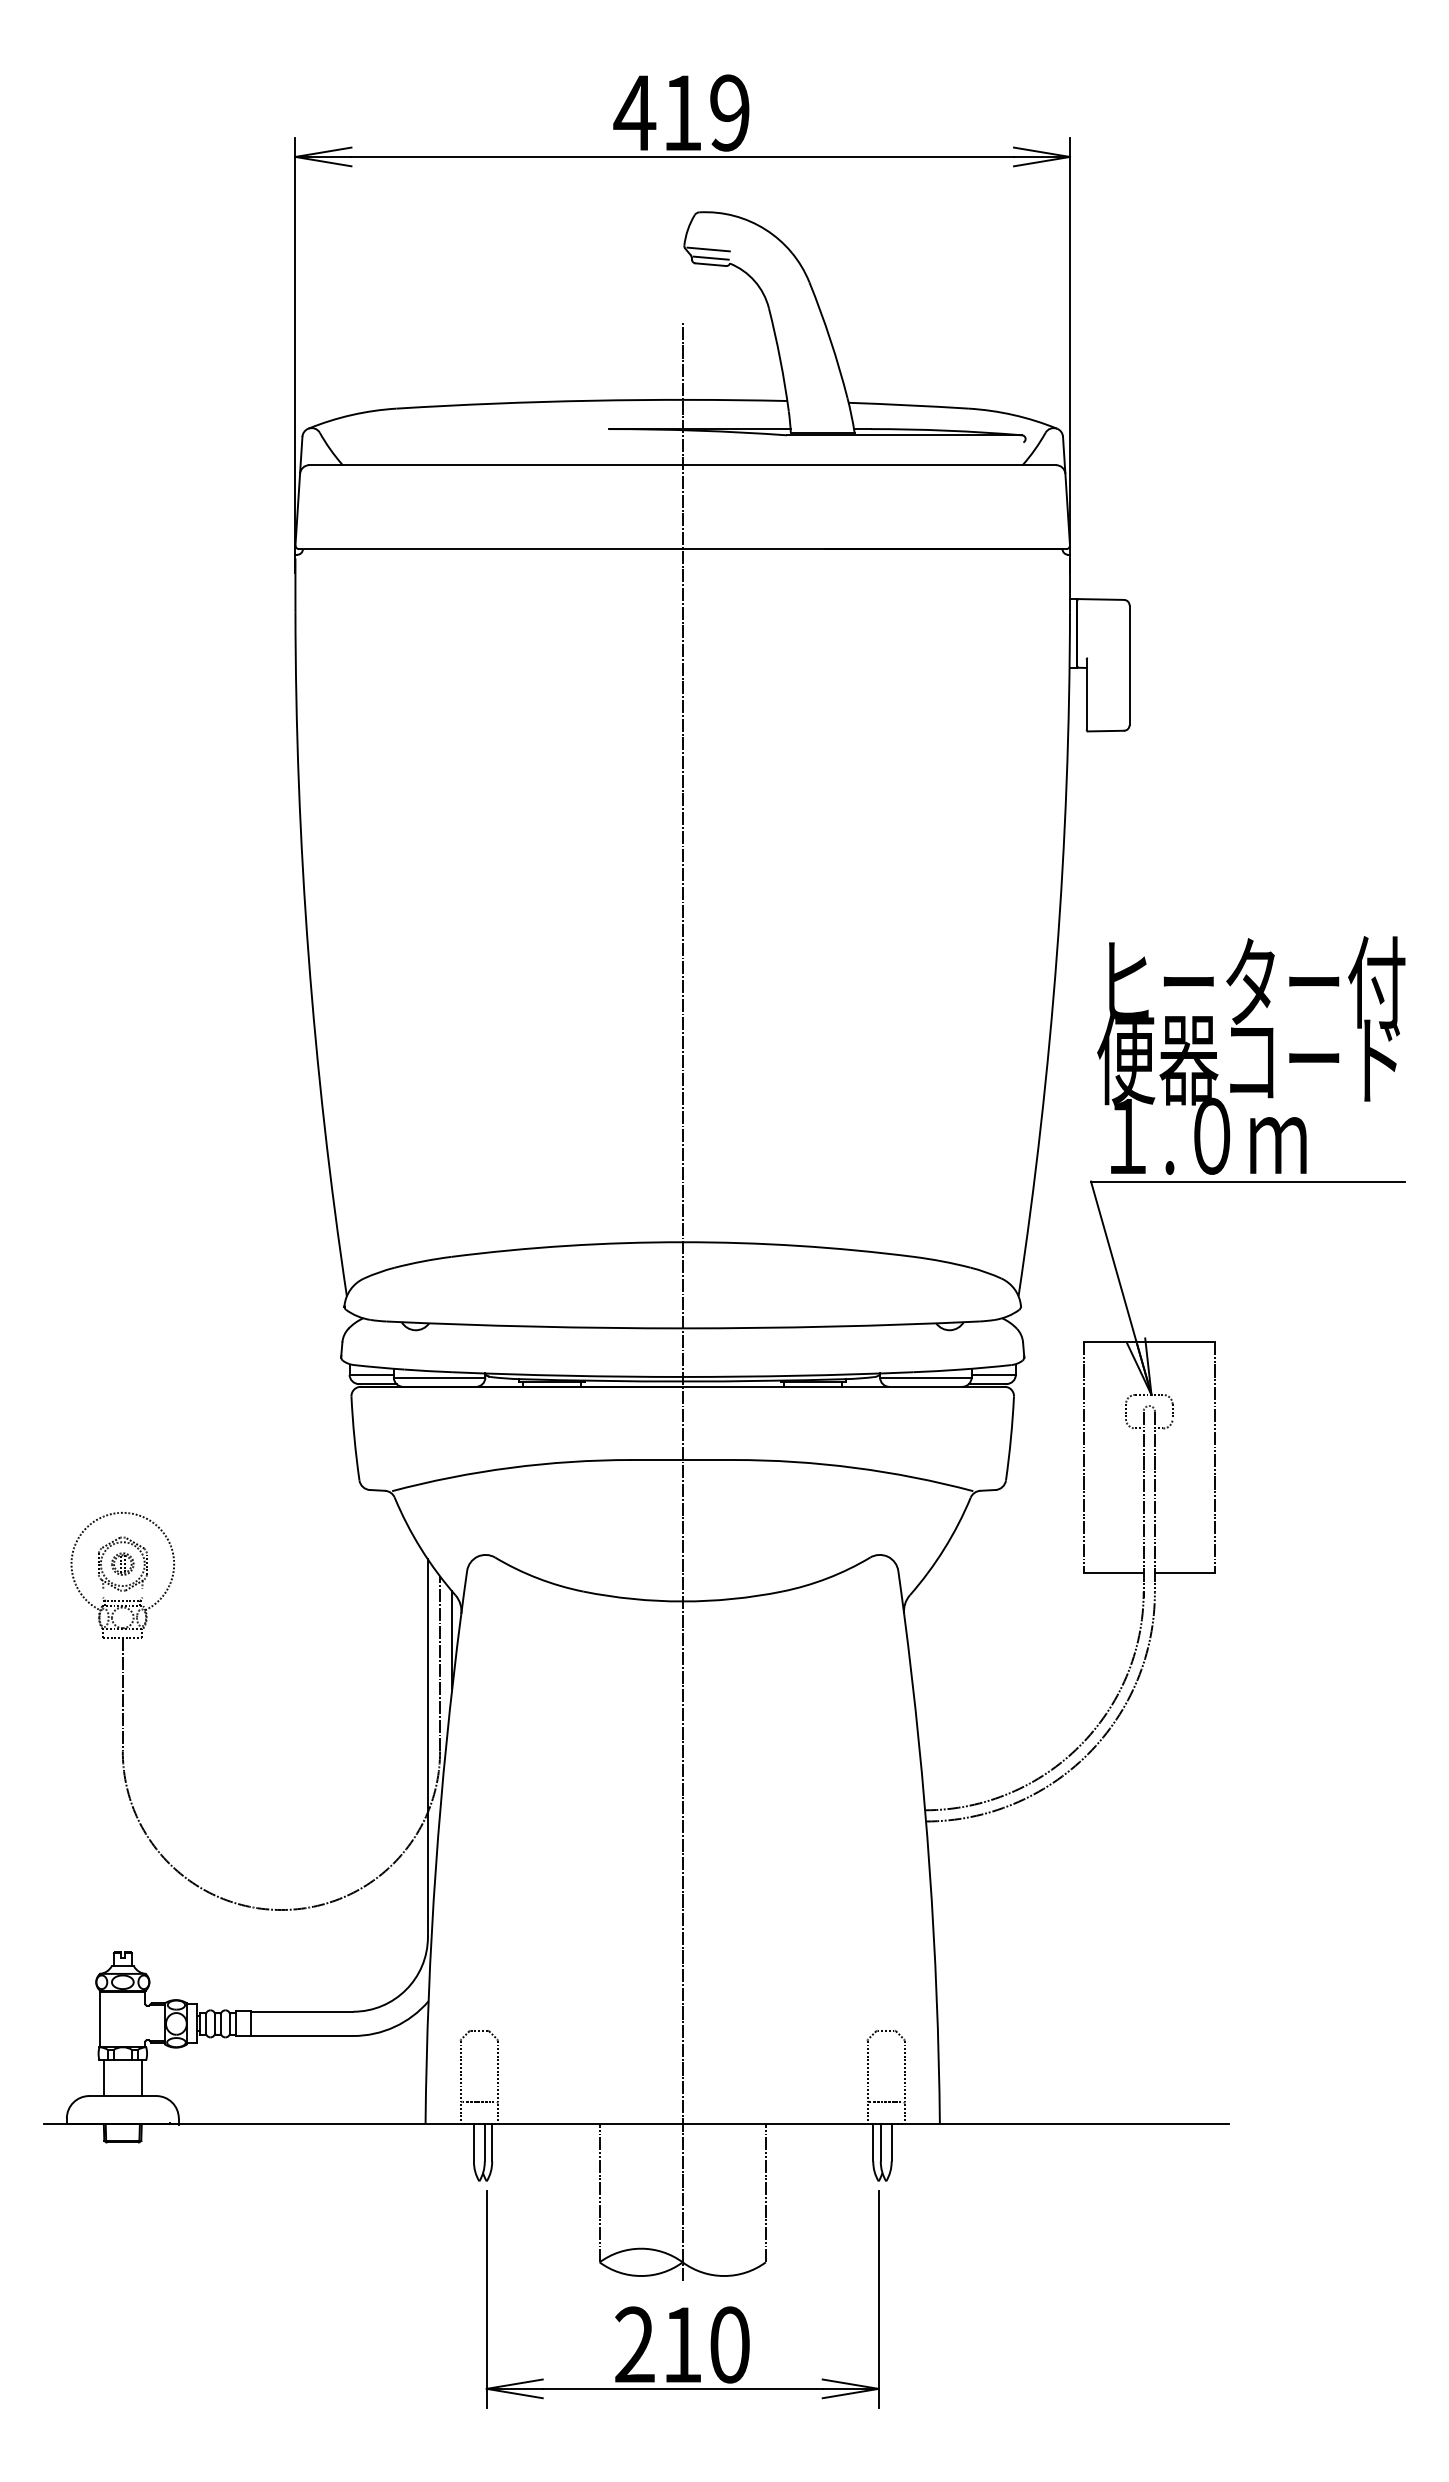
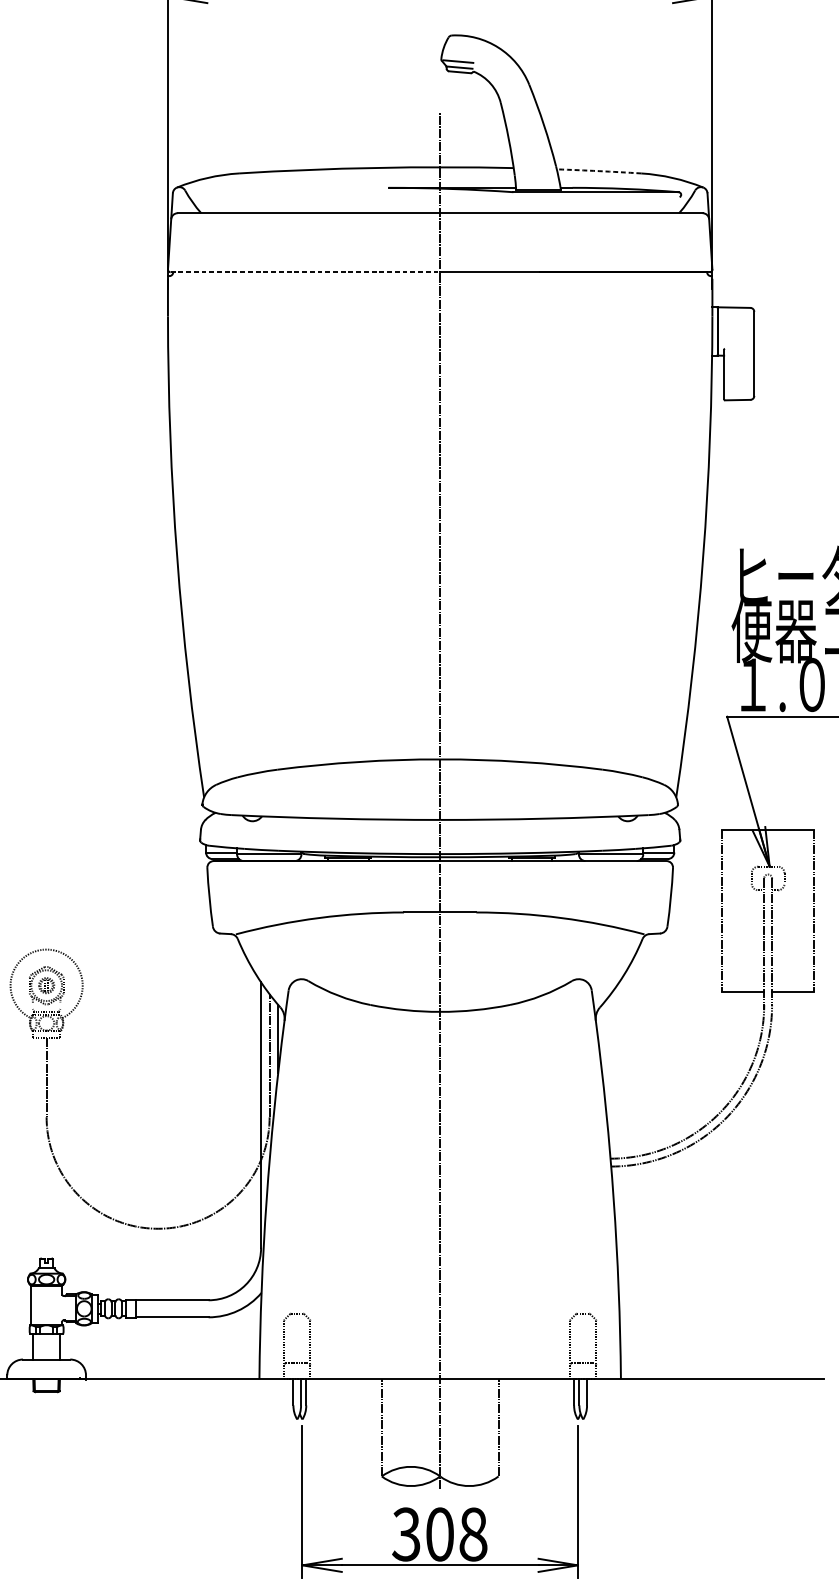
arc: (908, 405) -> (598, 171), solid -> dashed
line: (490, 549) -> (305, 272), solid -> dashed
text: (681, 2344) -> (439, 1534), 210 -> 308

